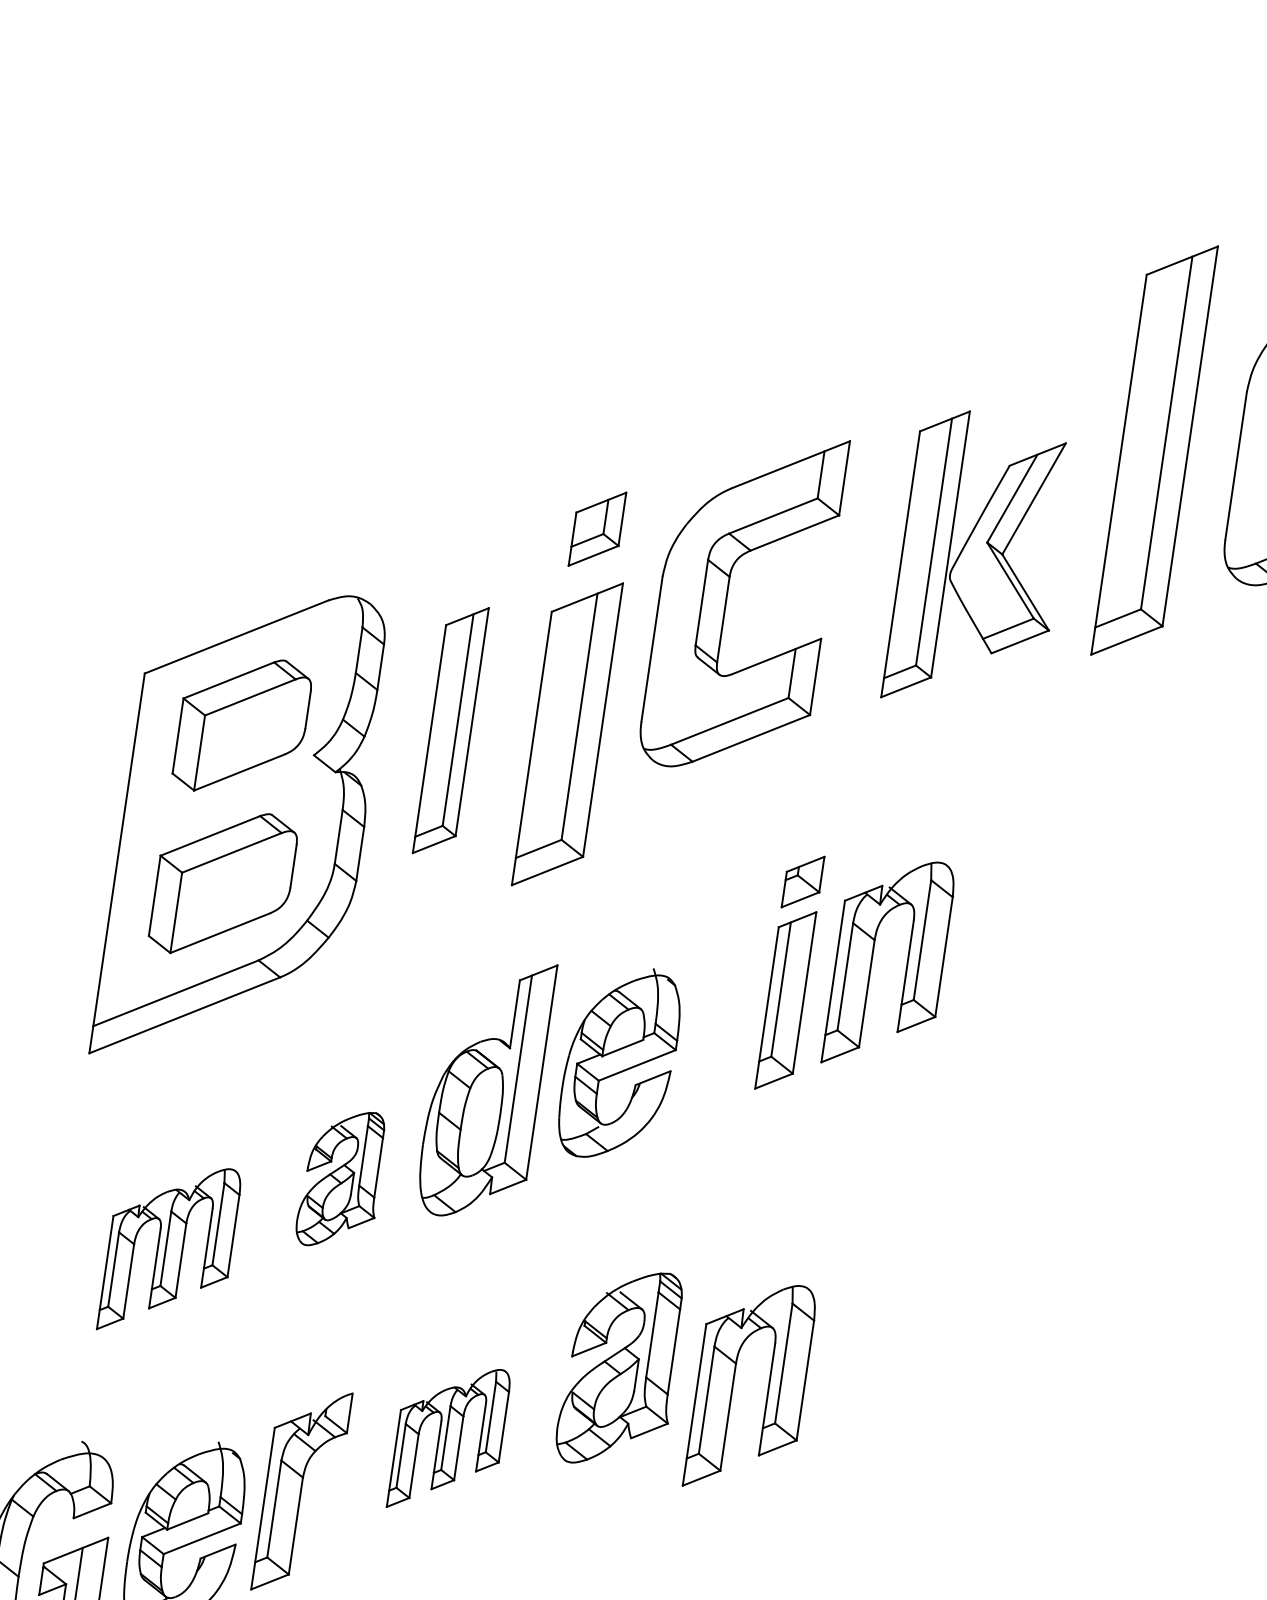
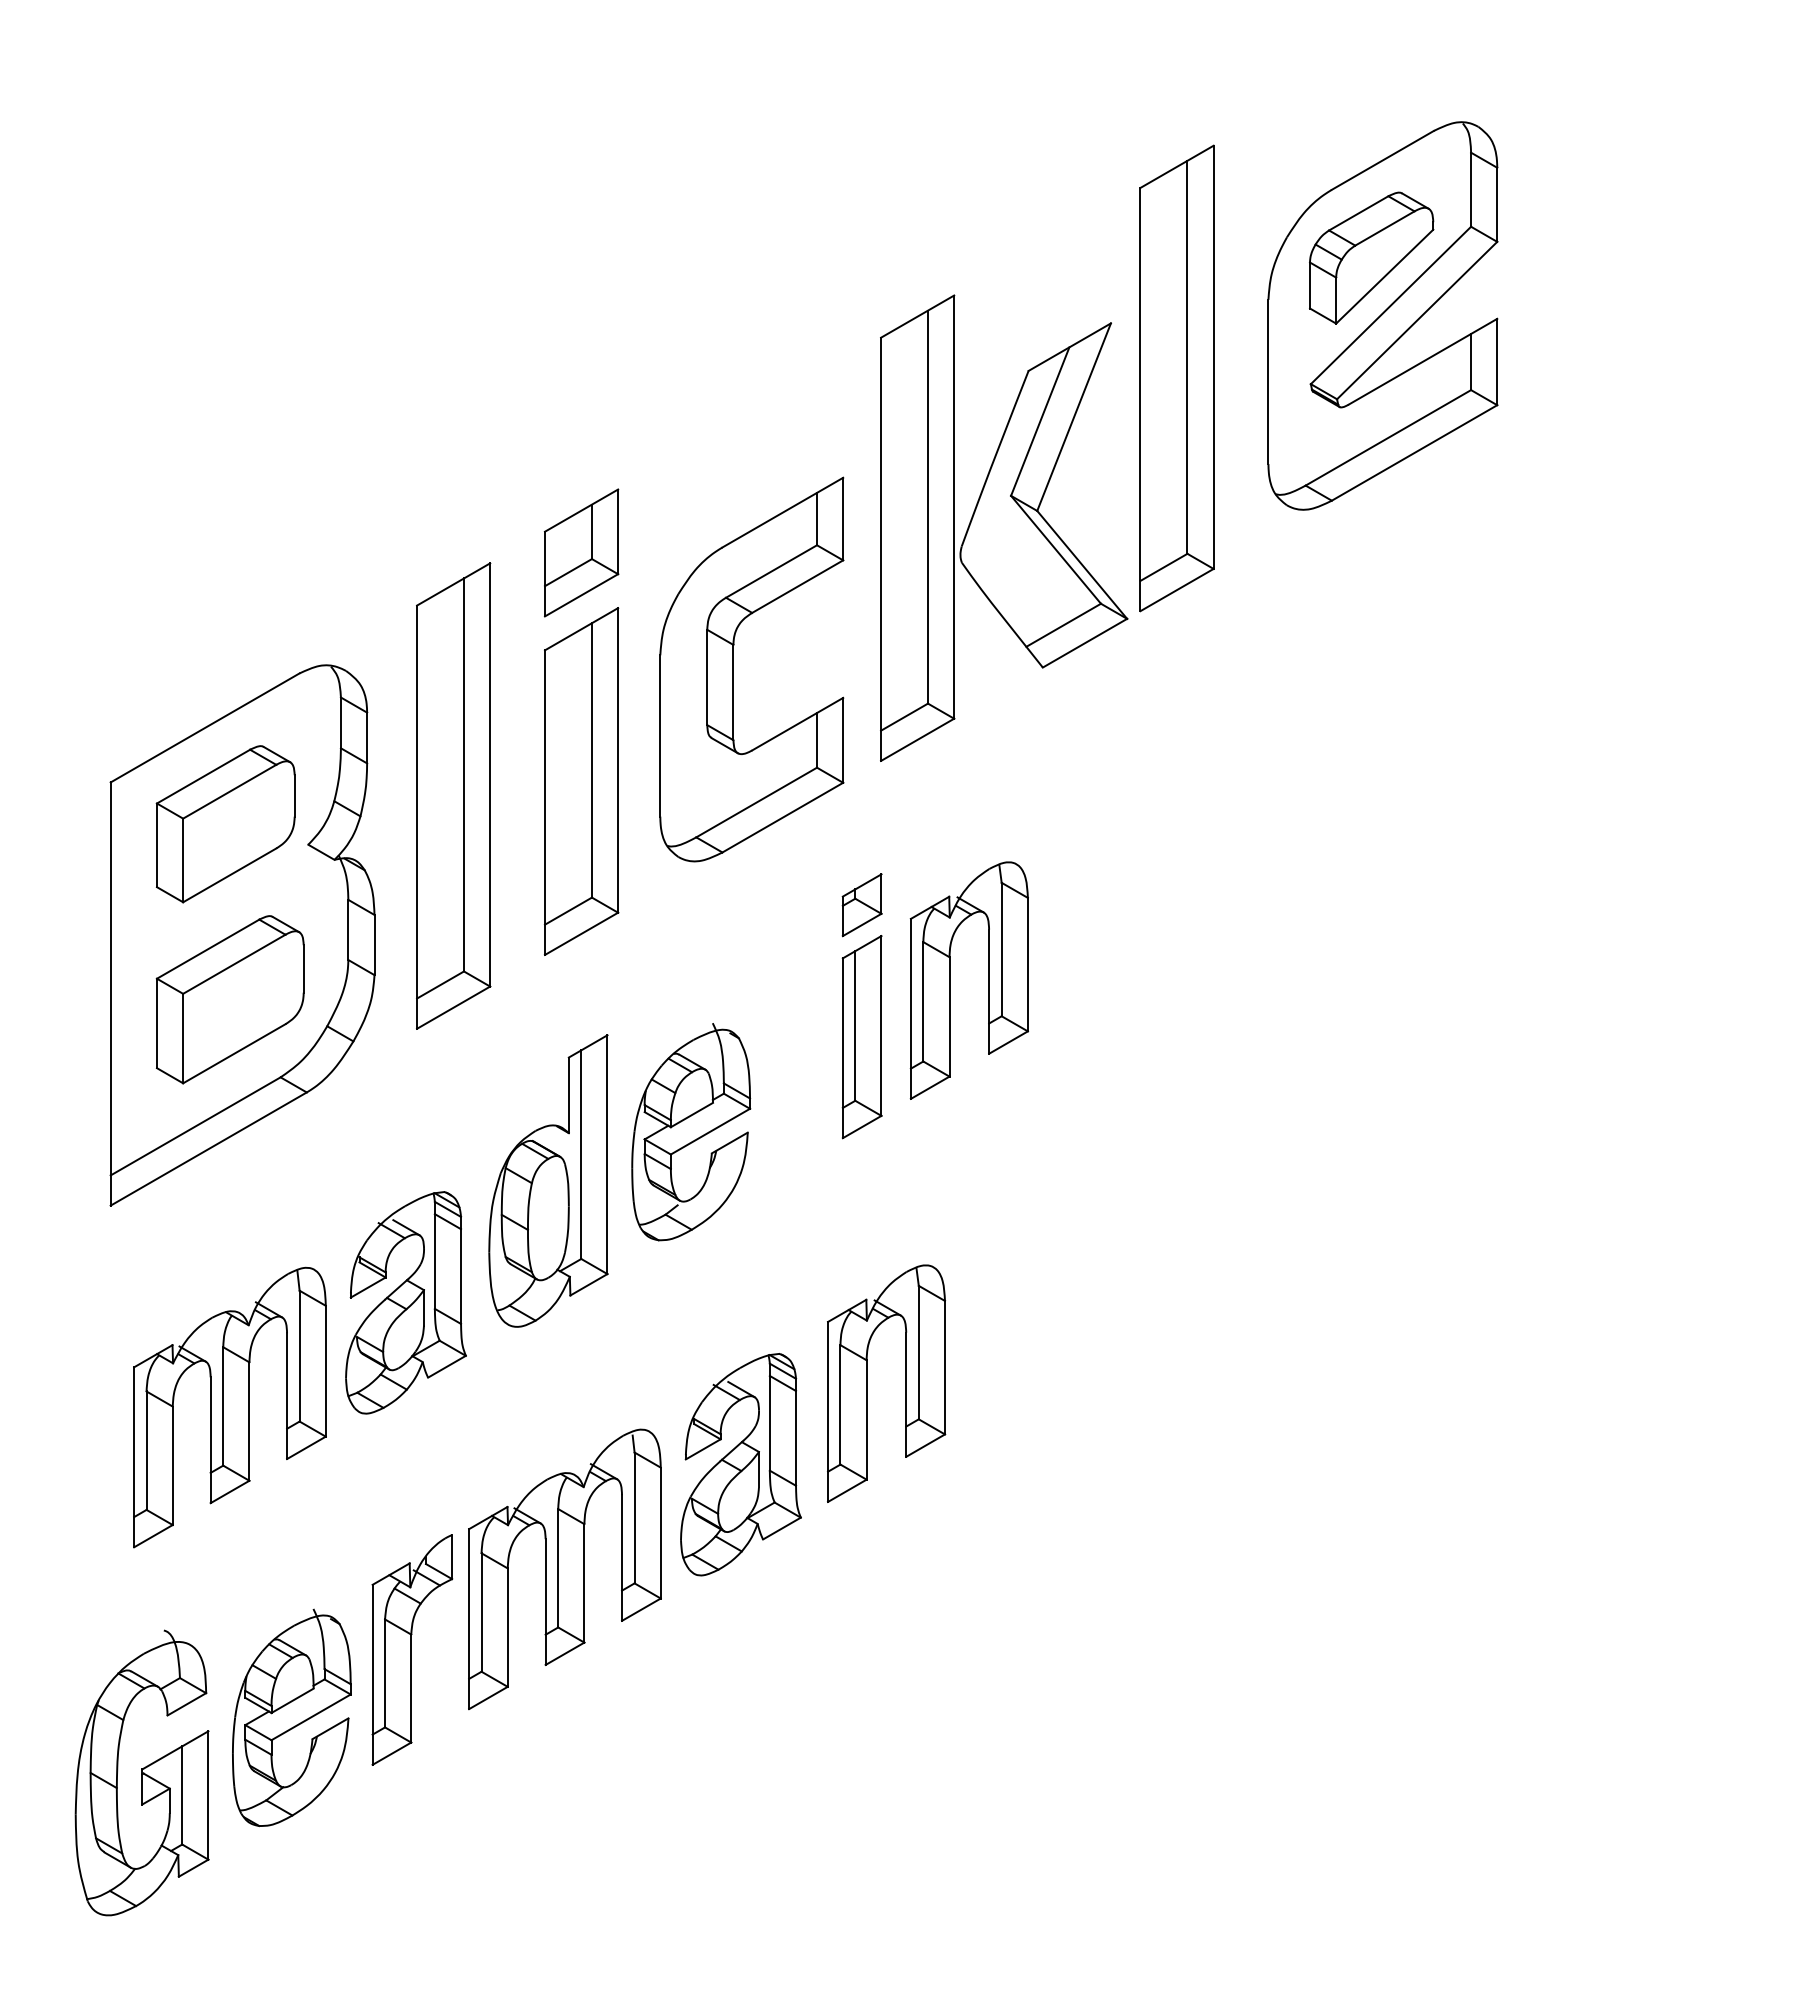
part: (597, 528) -> (581, 552), size x1.43
part: (980, 561) -> (1004, 527), size x1.43
part: (726, 598) -> (733, 669), moved
part: (450, 730) -> (453, 795), size x1.67
part: (341, 1178) -> (405, 1302), size x1.43
part: (169, 1250) -> (229, 1407), size x1.43
part: (733, 1384) -> (867, 1383), moved
part: (448, 1439) -> (564, 1569), size x1.67

